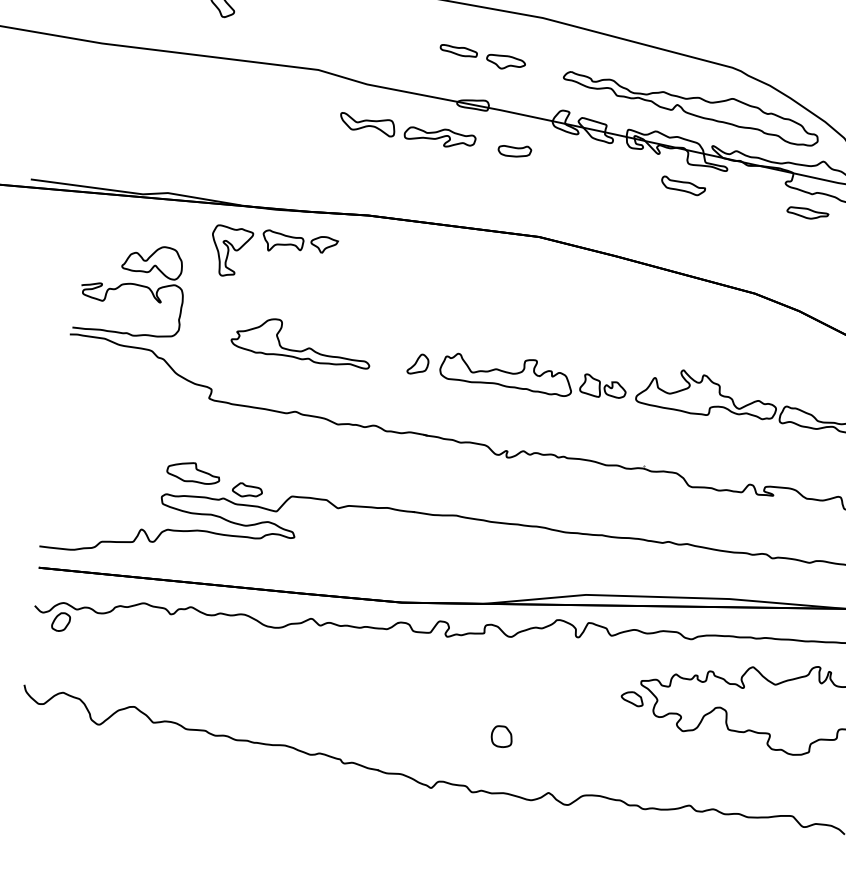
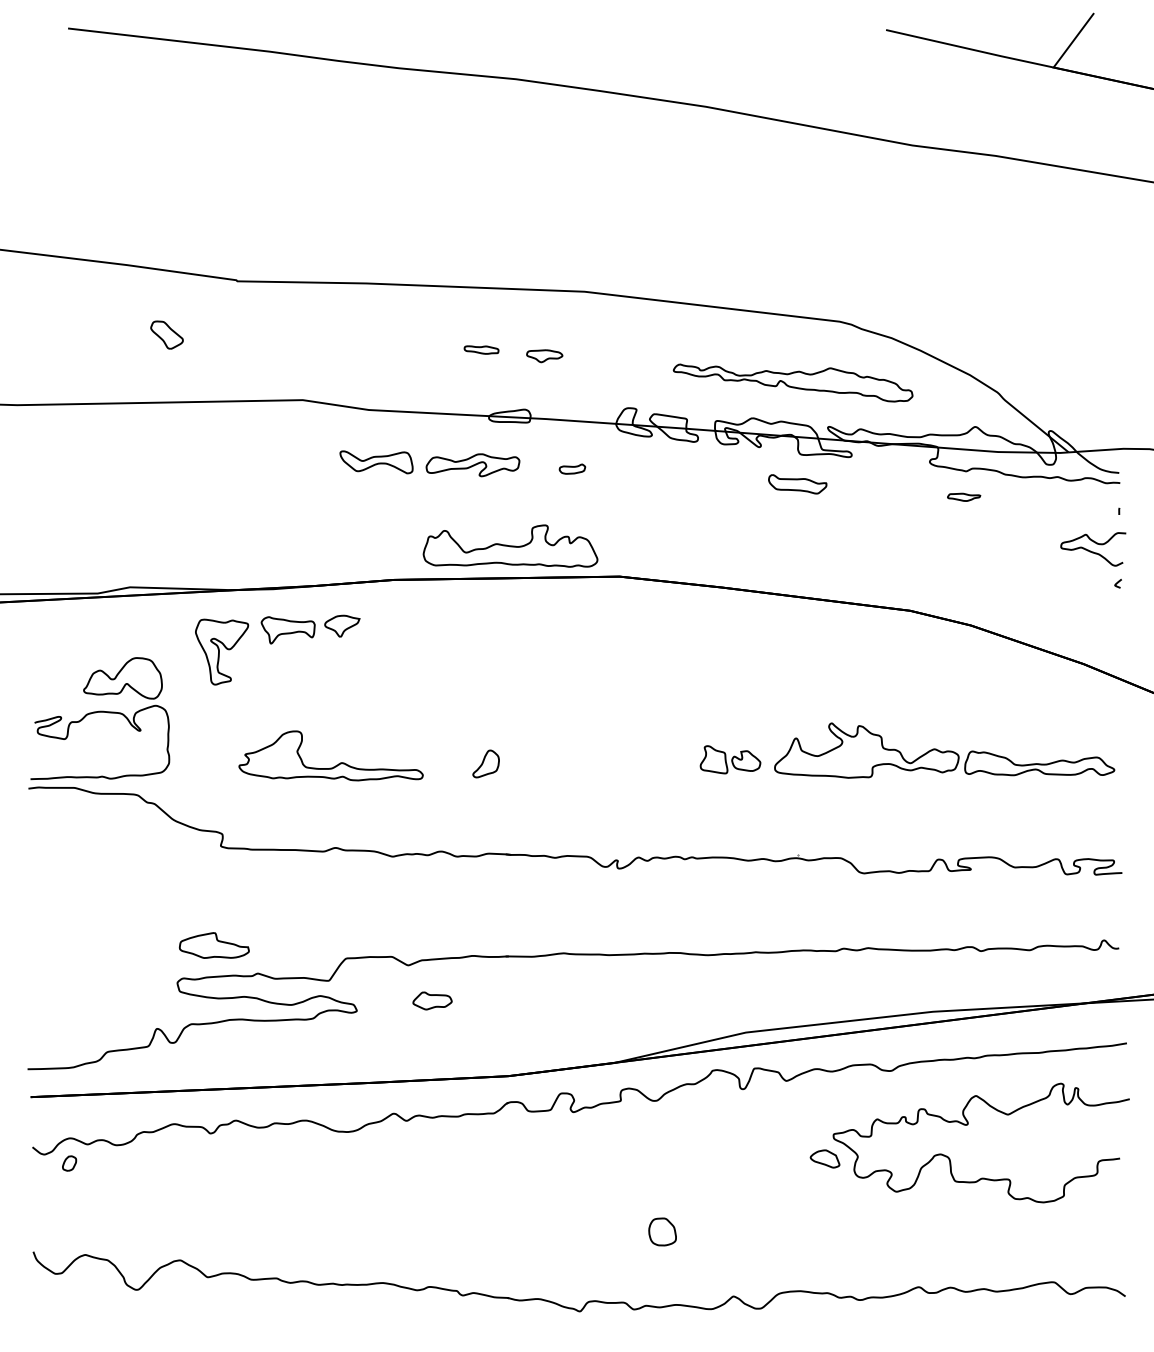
part: (458, 50) -> (481, 349), size x0.7
part: (505, 61) -> (544, 355), size x0.7
part: (690, 108) -> (792, 382), size x0.7
part: (514, 150) -> (572, 468), size x0.6
part: (807, 213) -> (963, 497), size x0.6
part: (506, 371) -> (510, 545), moved
part: (247, 490) -> (432, 1000), moved
part: (61, 621) -> (69, 1163), size x0.6

